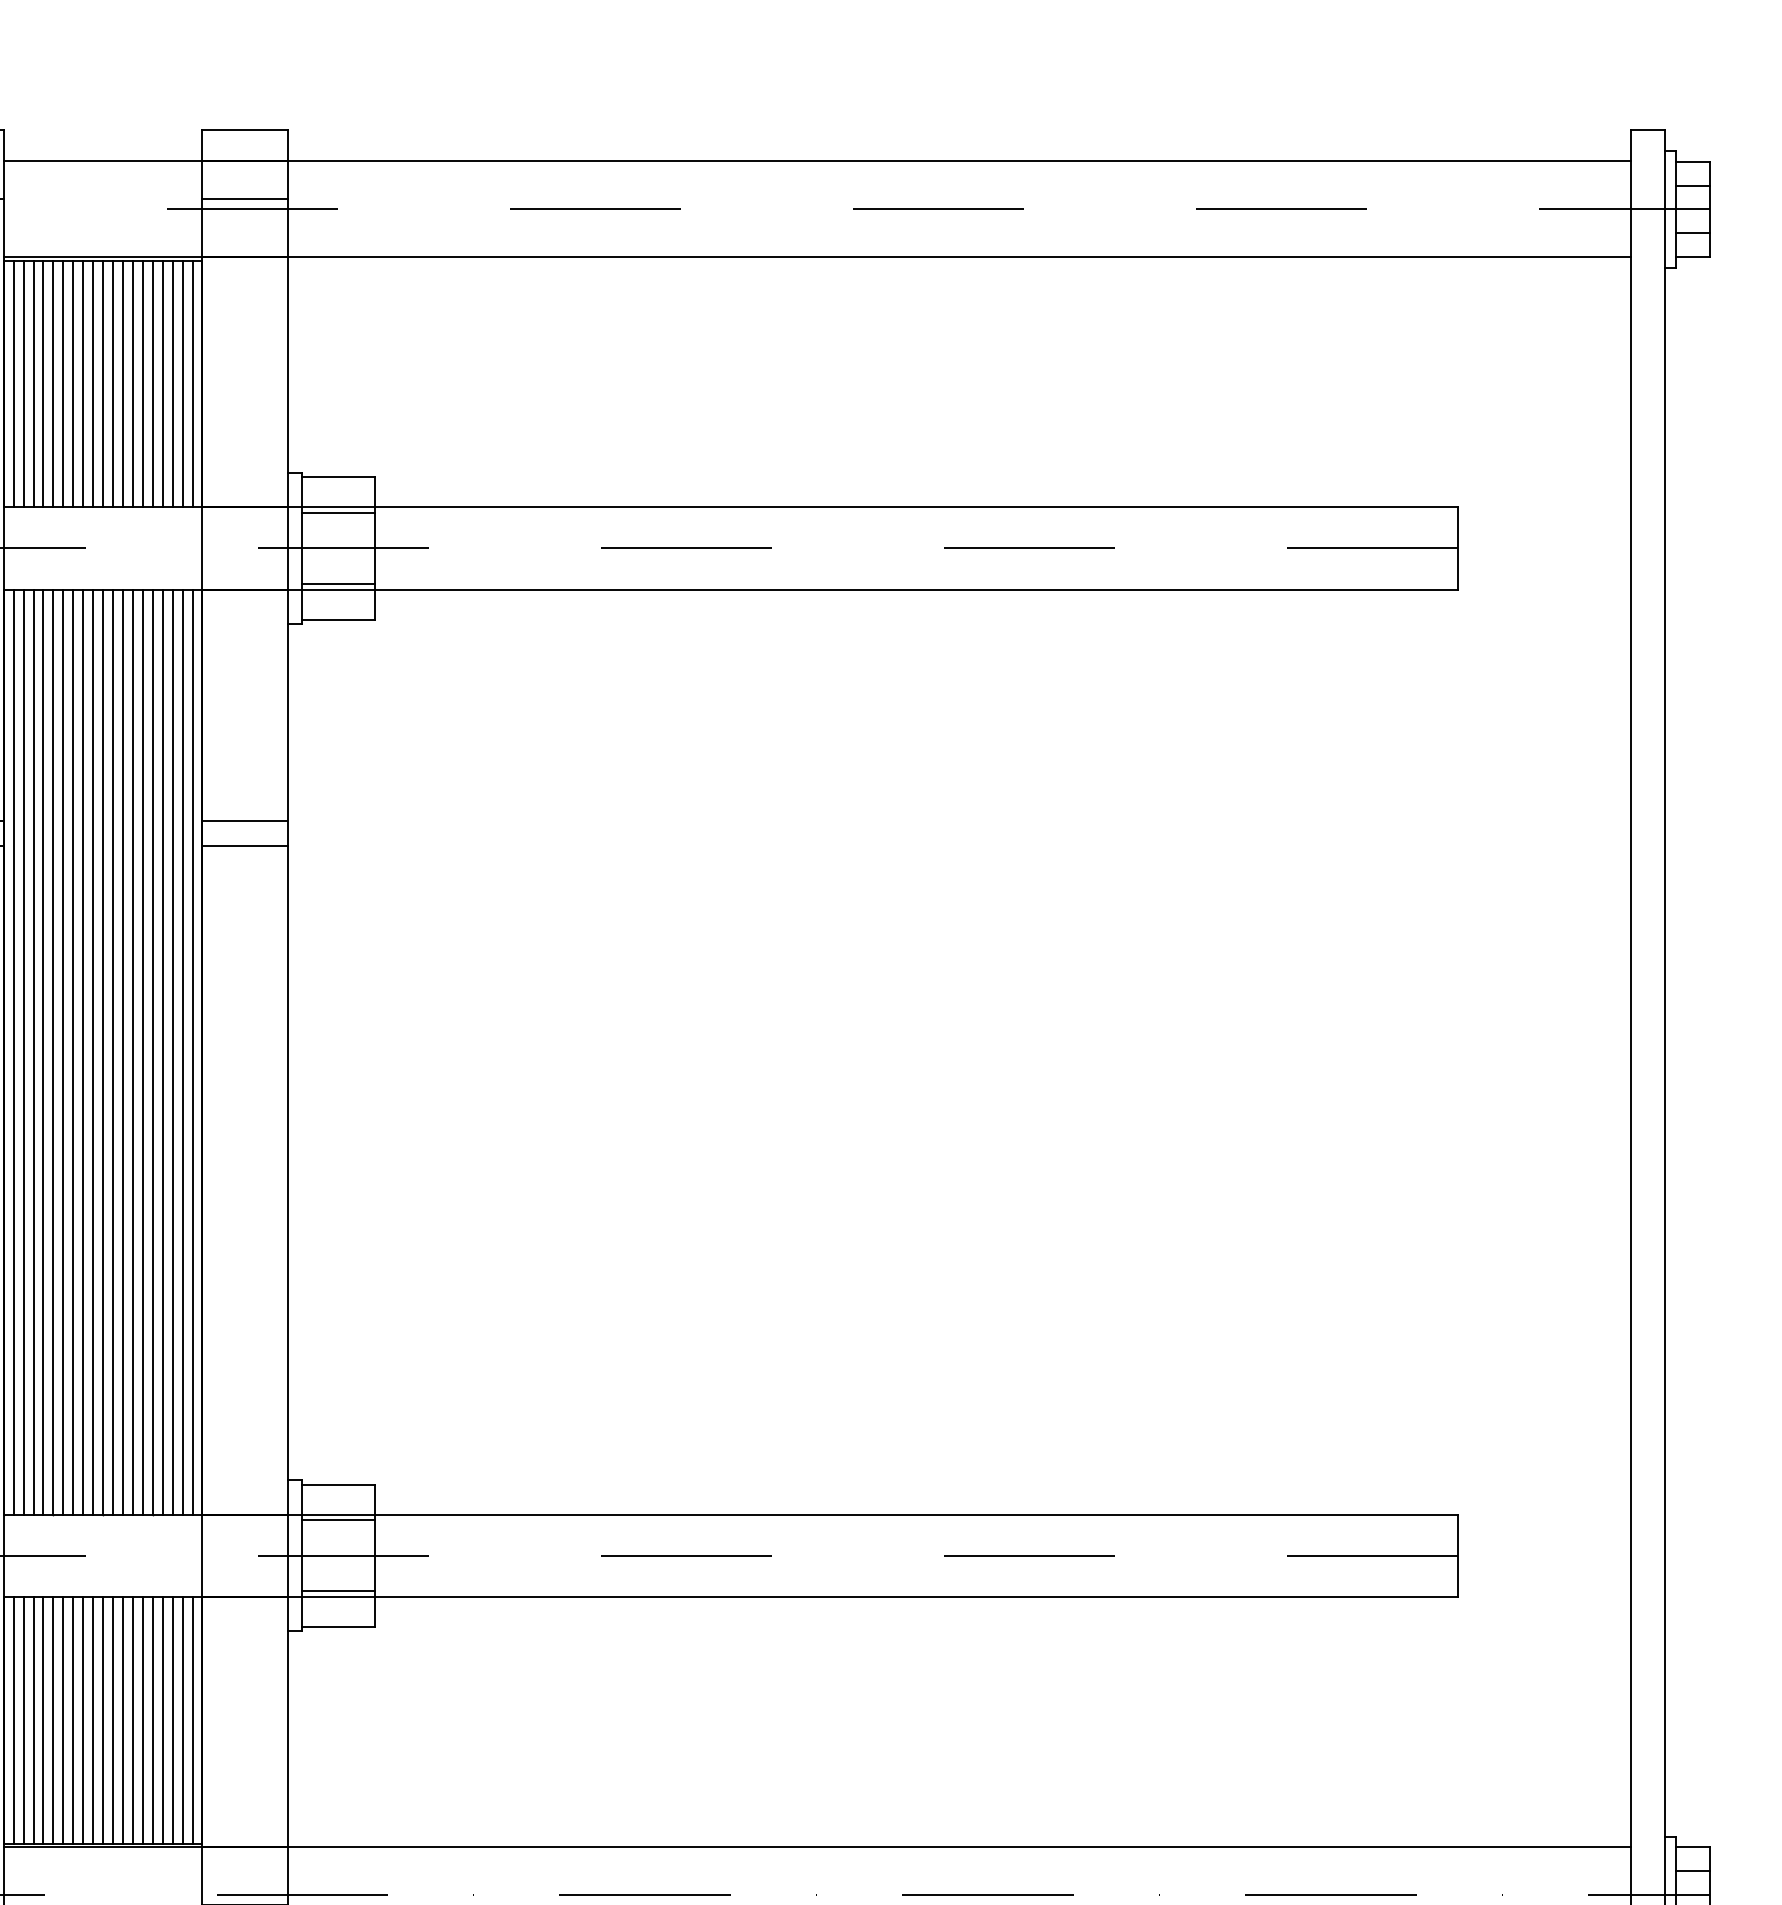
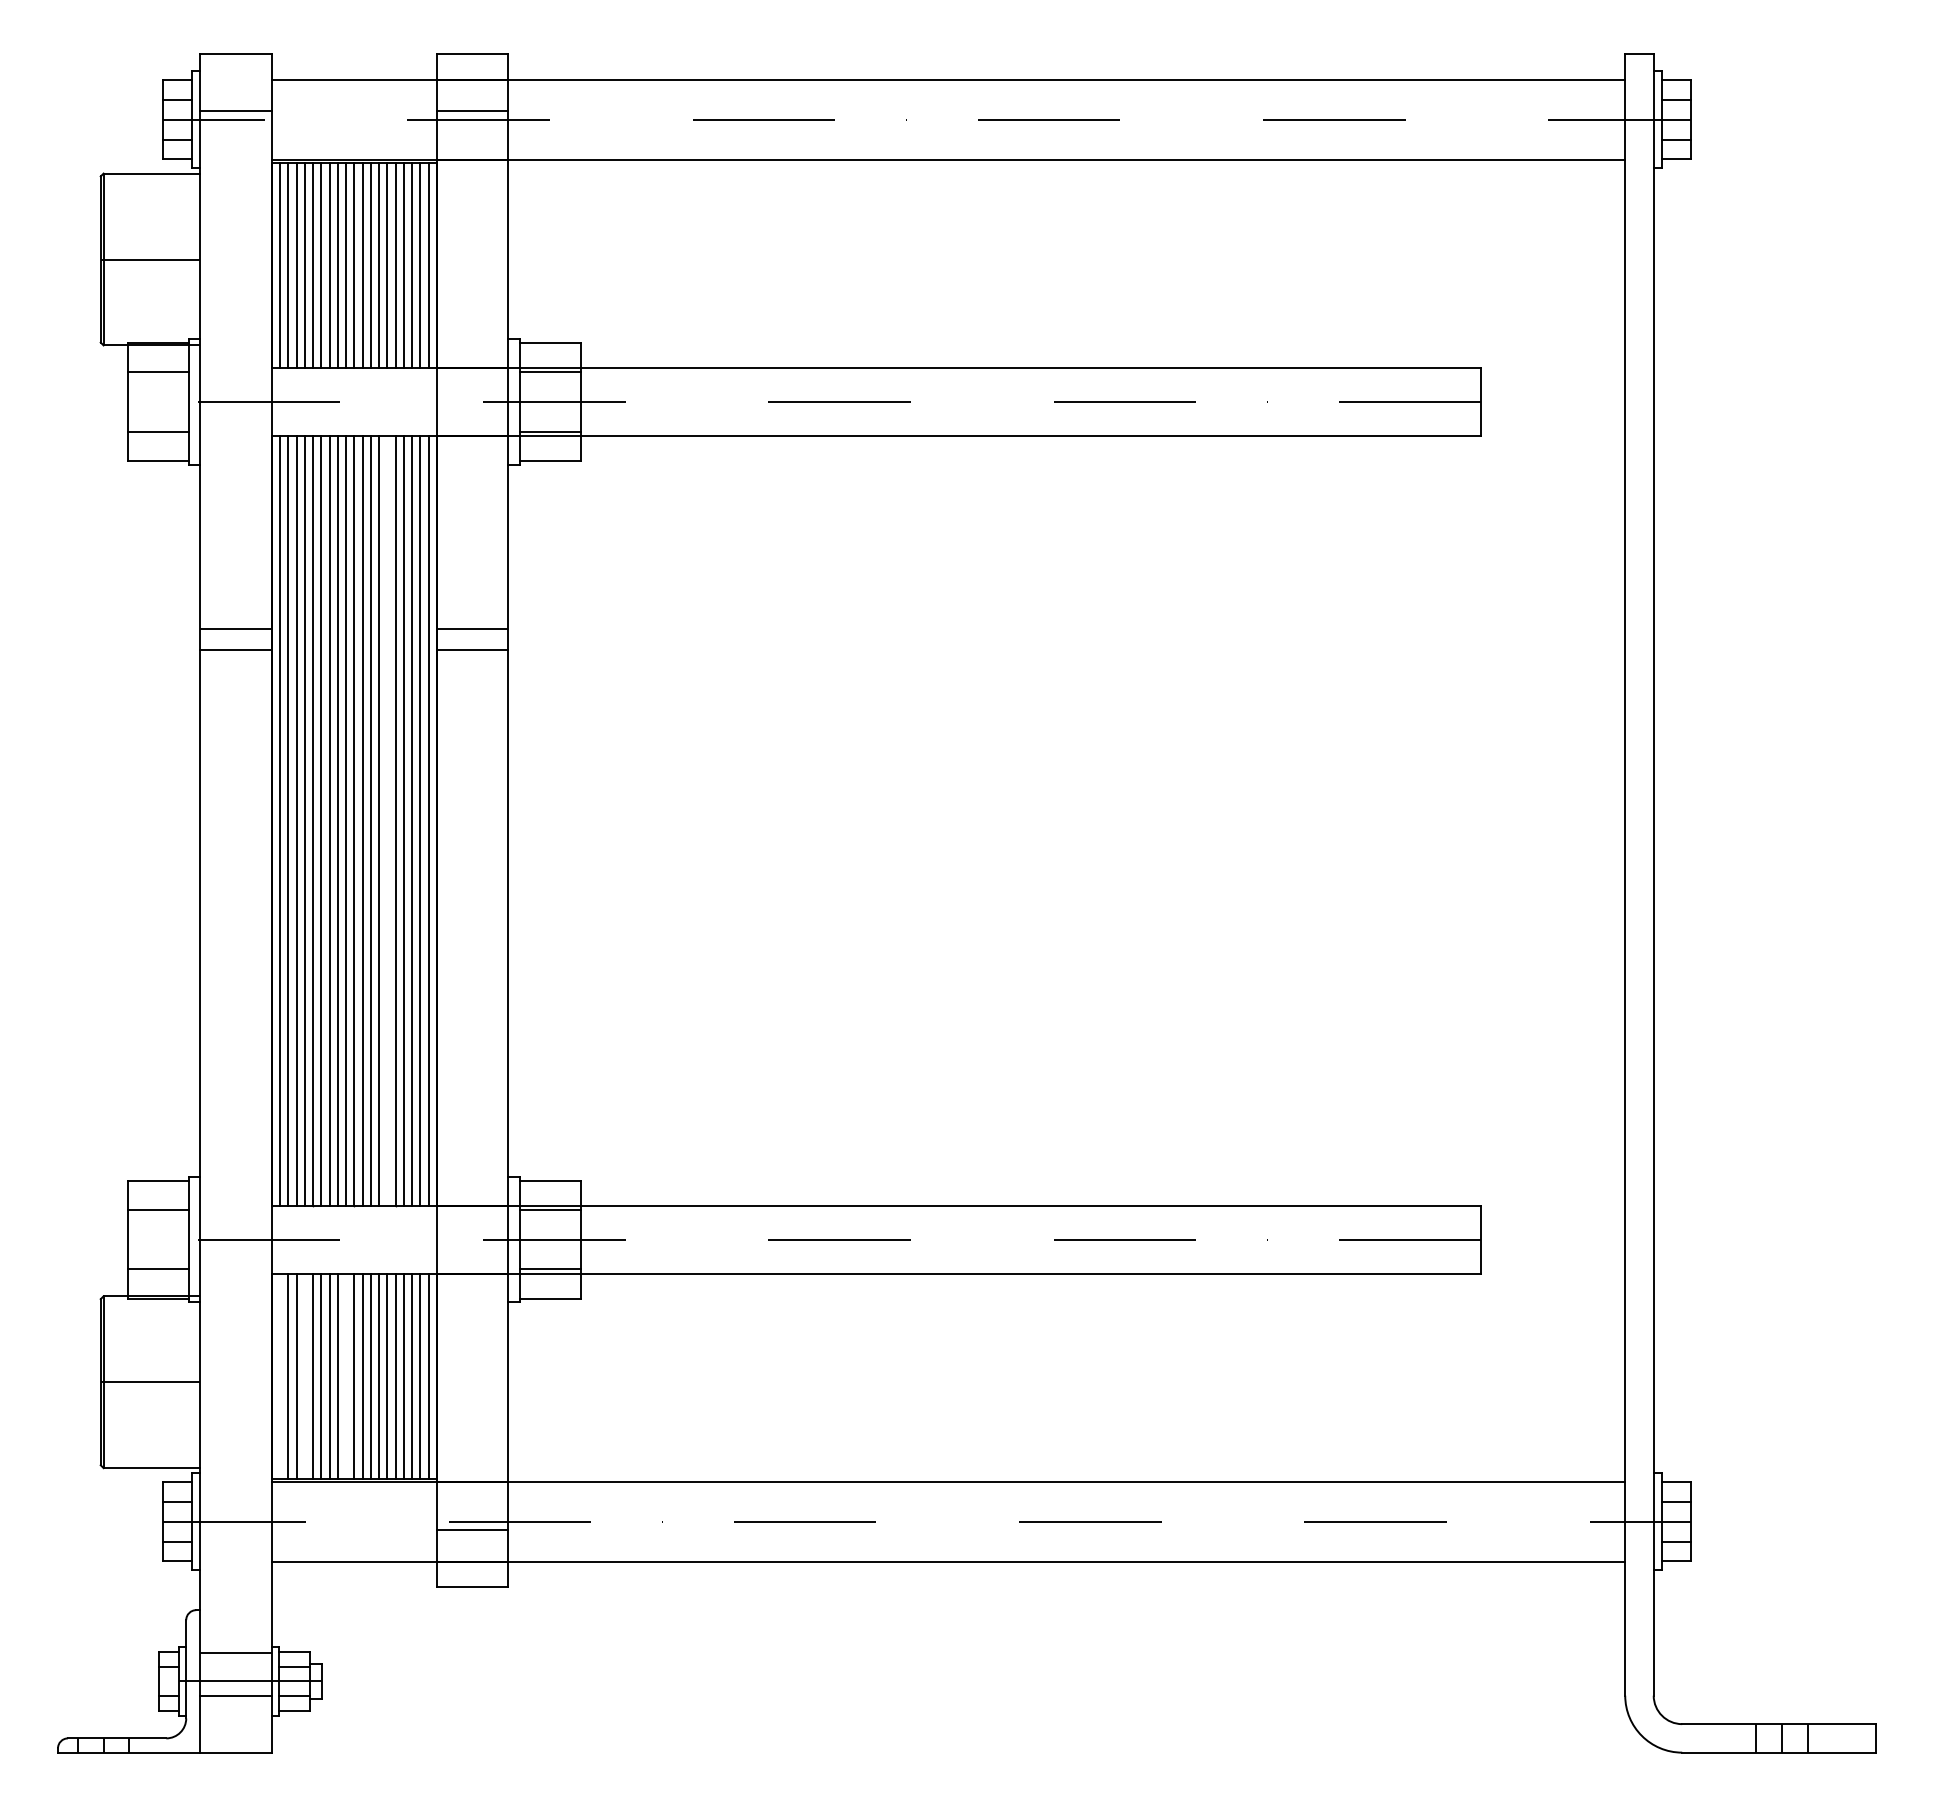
line: (142, 1051) -> (387, 820), removed
line: (13, 1720) -> (279, 1376), removed
line: (43, 1720) -> (304, 1376), removed
line: (93, 1720) -> (346, 1376), removed

